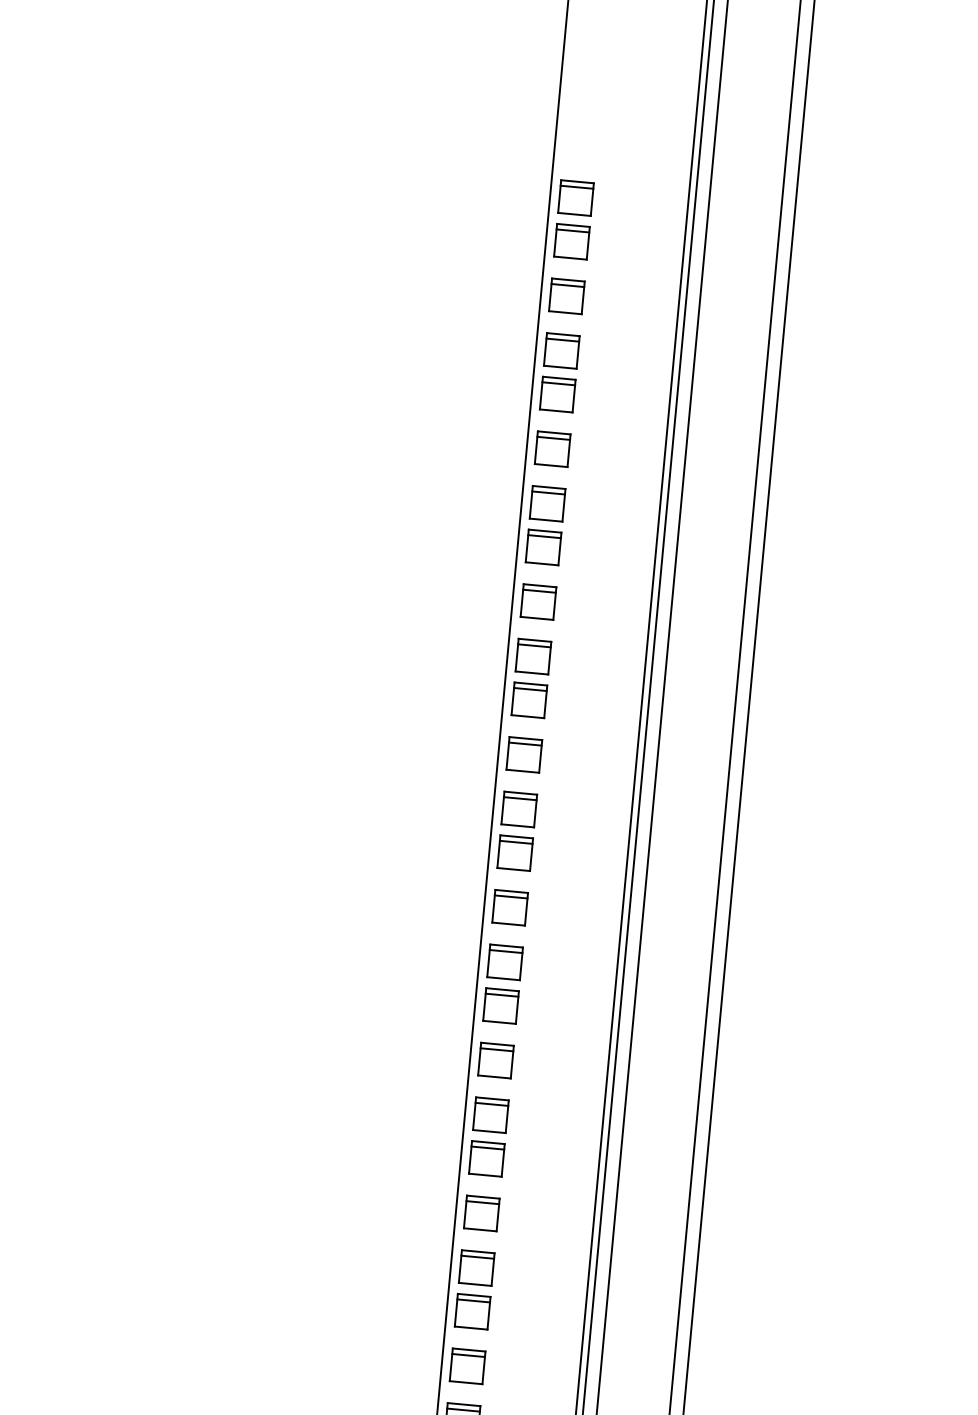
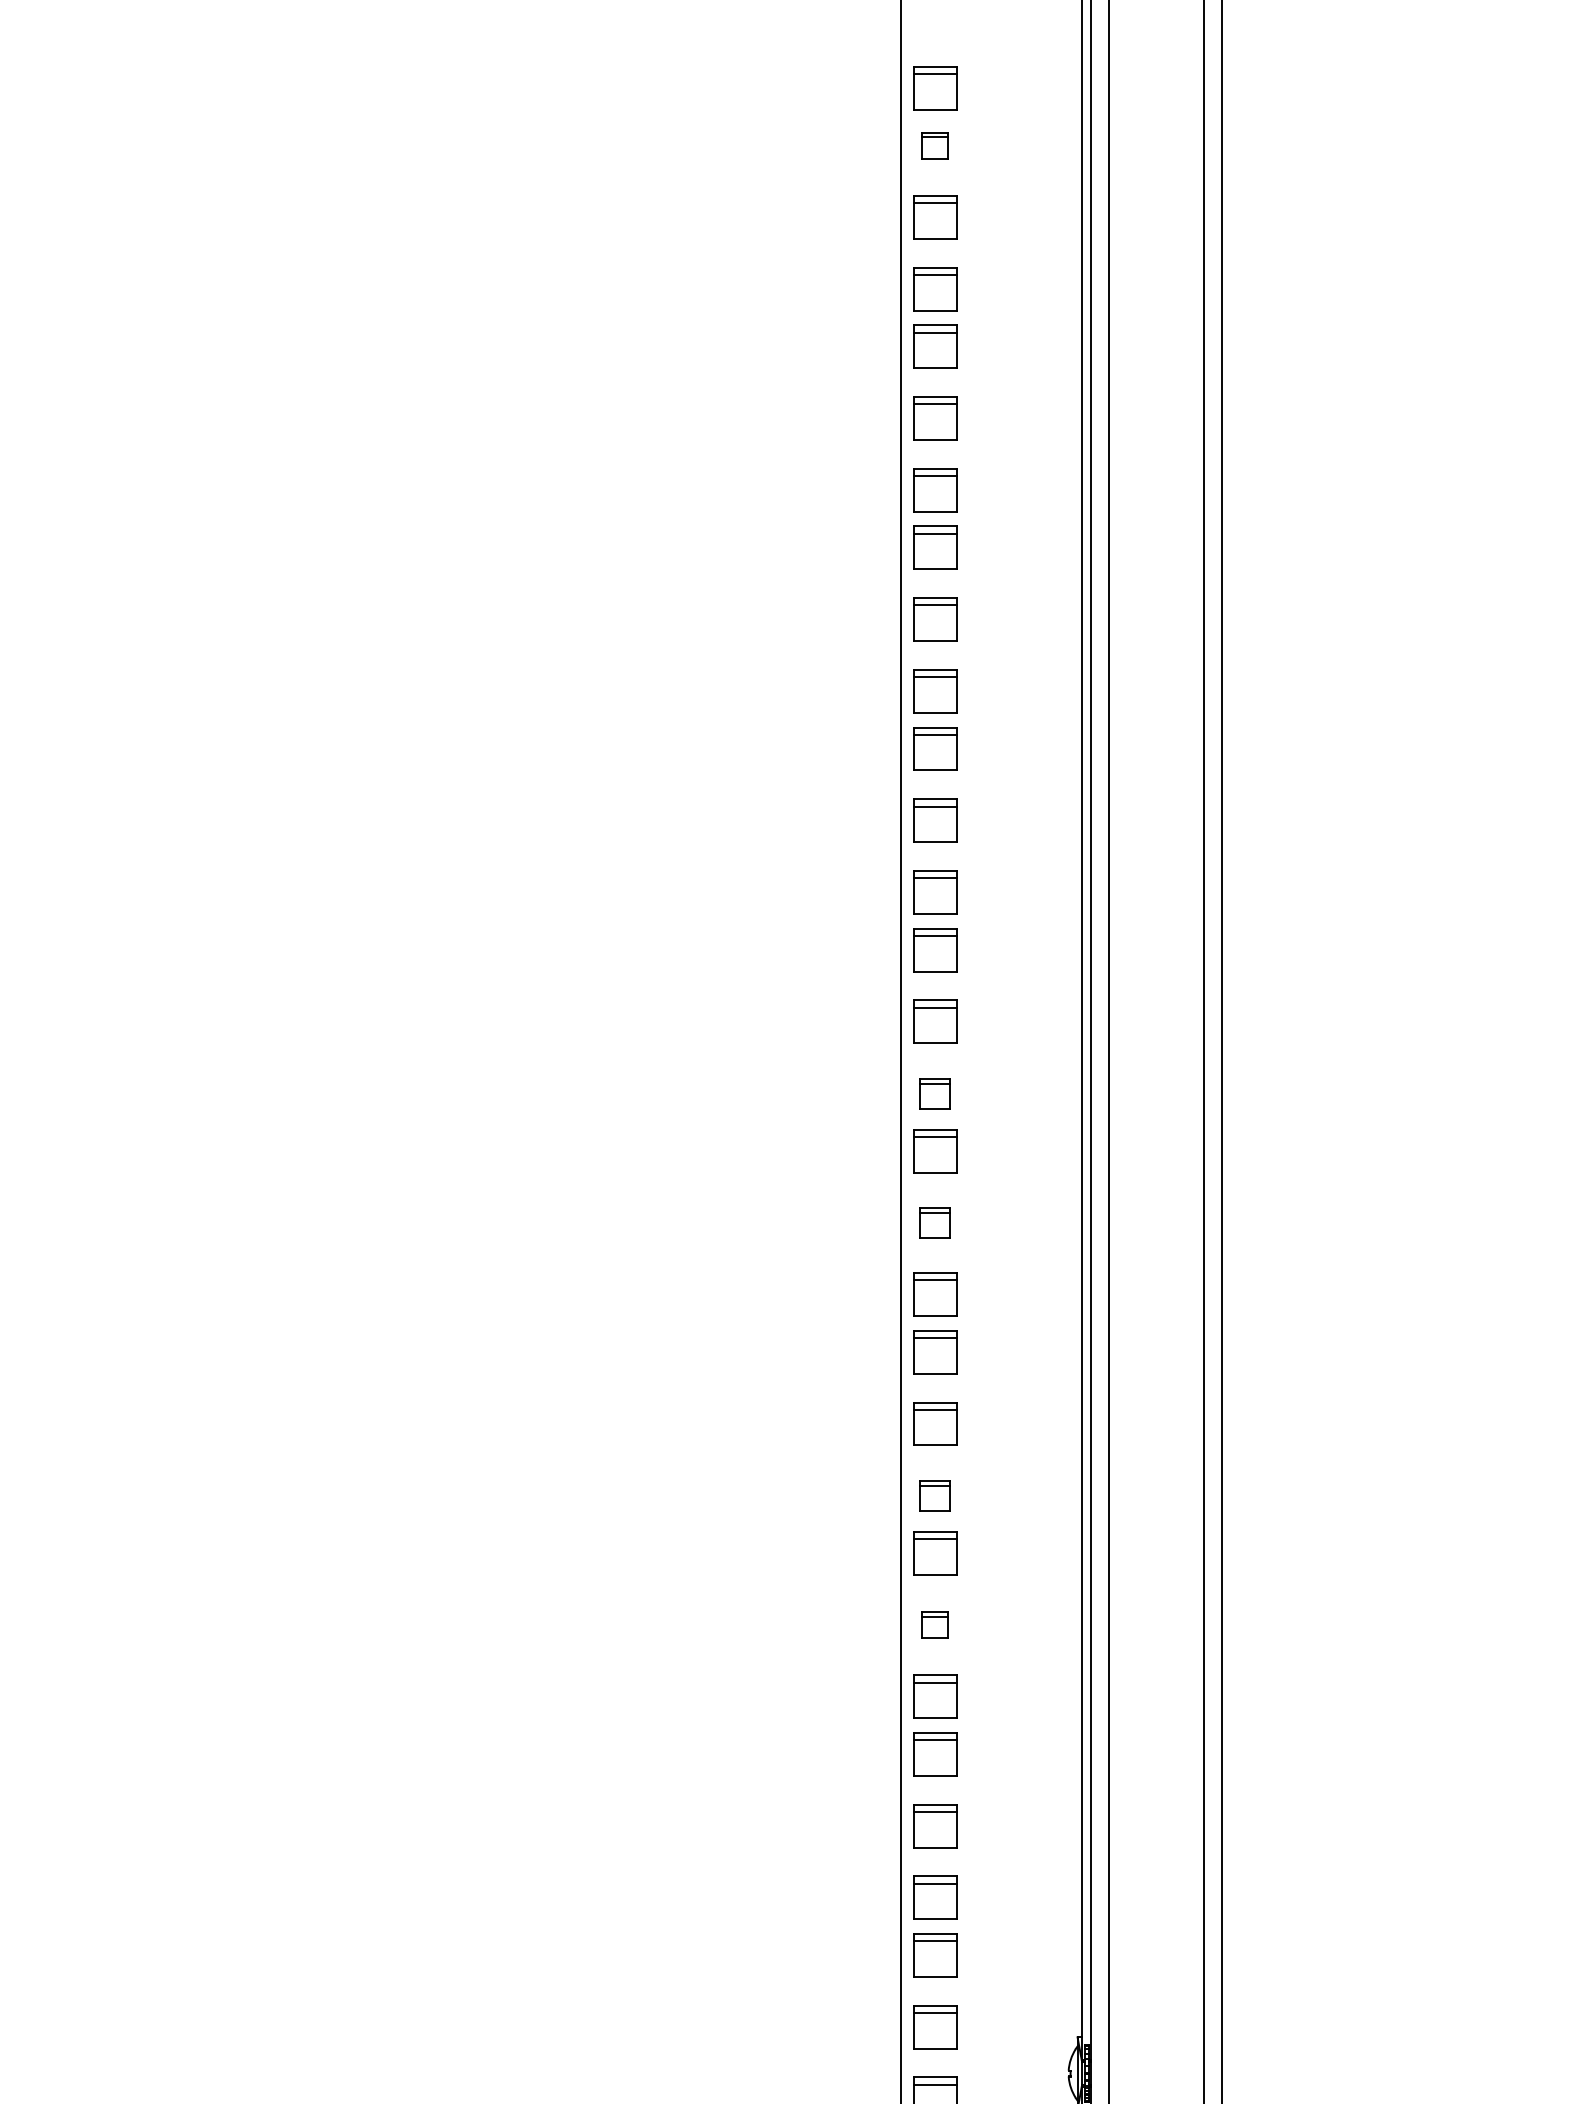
part: (572, 241) -> (935, 145), size x0.6
part: (505, 962) -> (935, 1093), size x0.7
part: (496, 1060) -> (935, 1222), size x0.7
part: (477, 1267) -> (935, 1495), size x0.7
part: (467, 1366) -> (935, 1625), size x0.6

